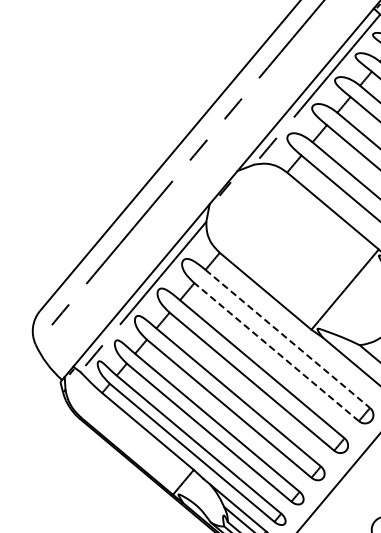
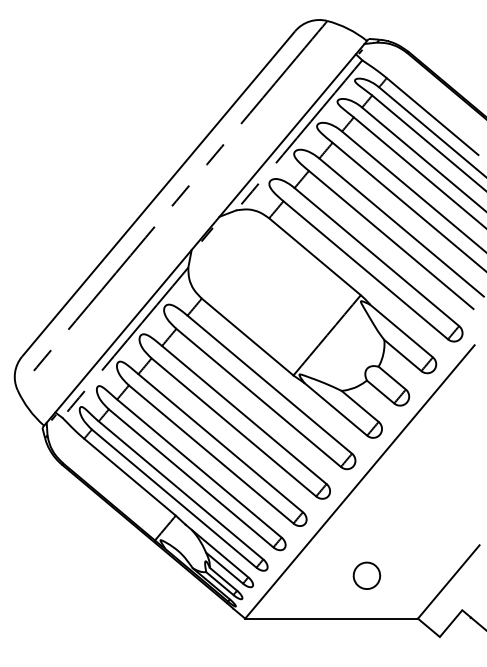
line: (288, 339) -> (270, 385), dashed -> solid
line: (276, 351) -> (258, 397), dashed -> solid

